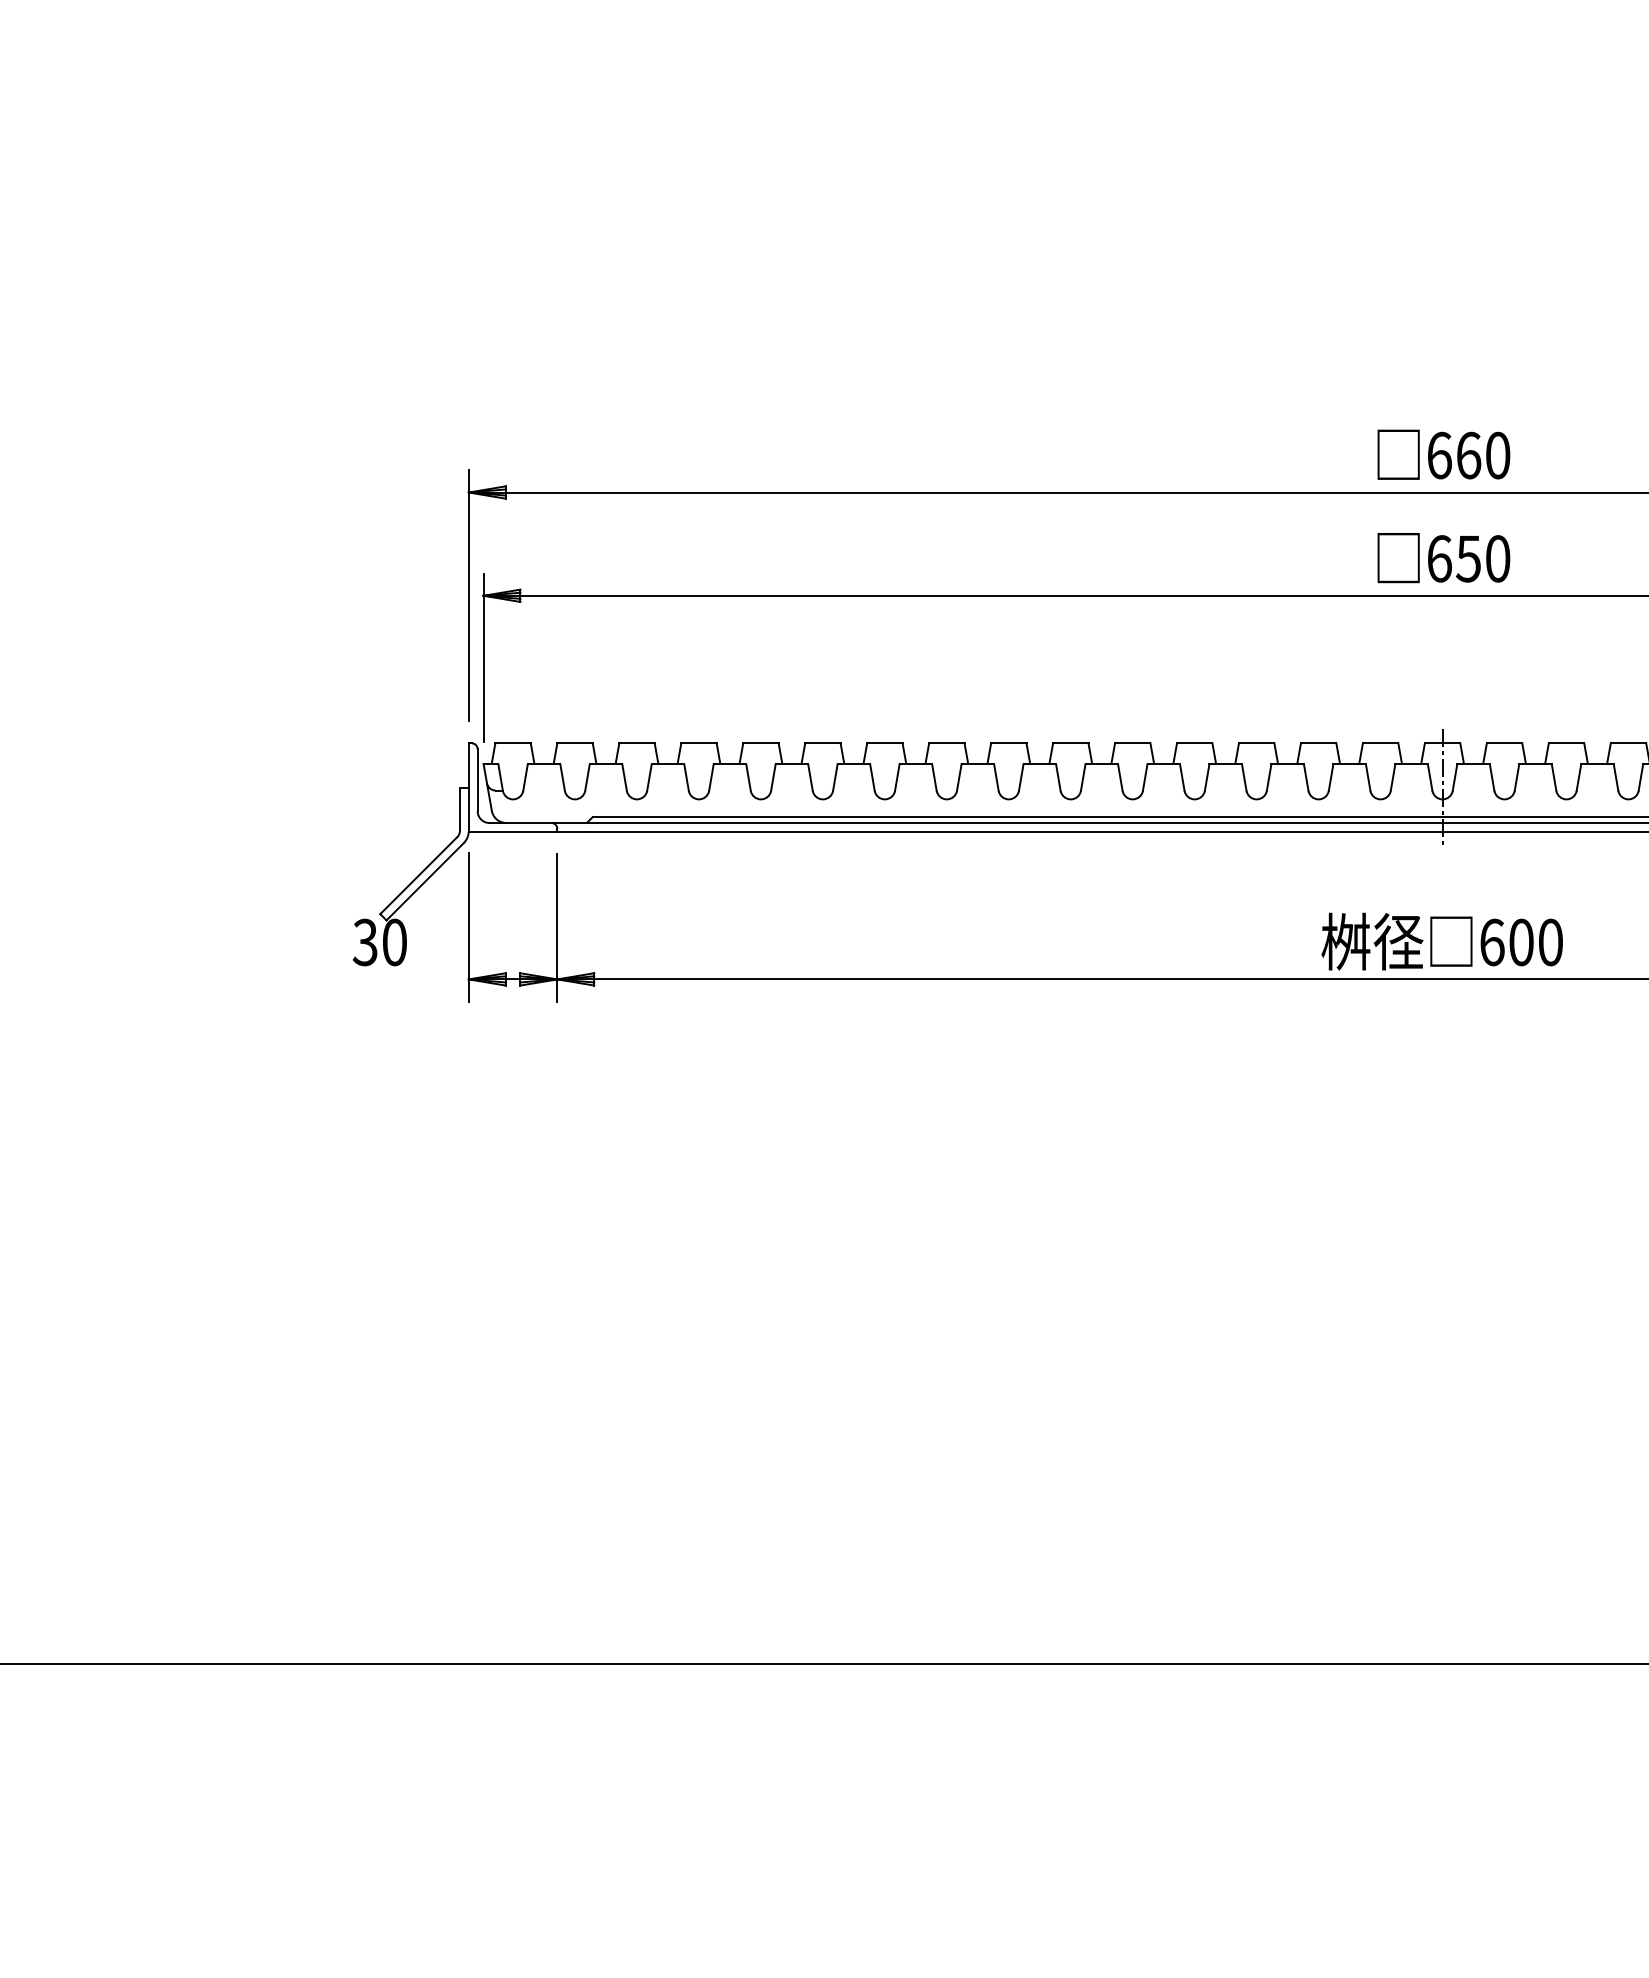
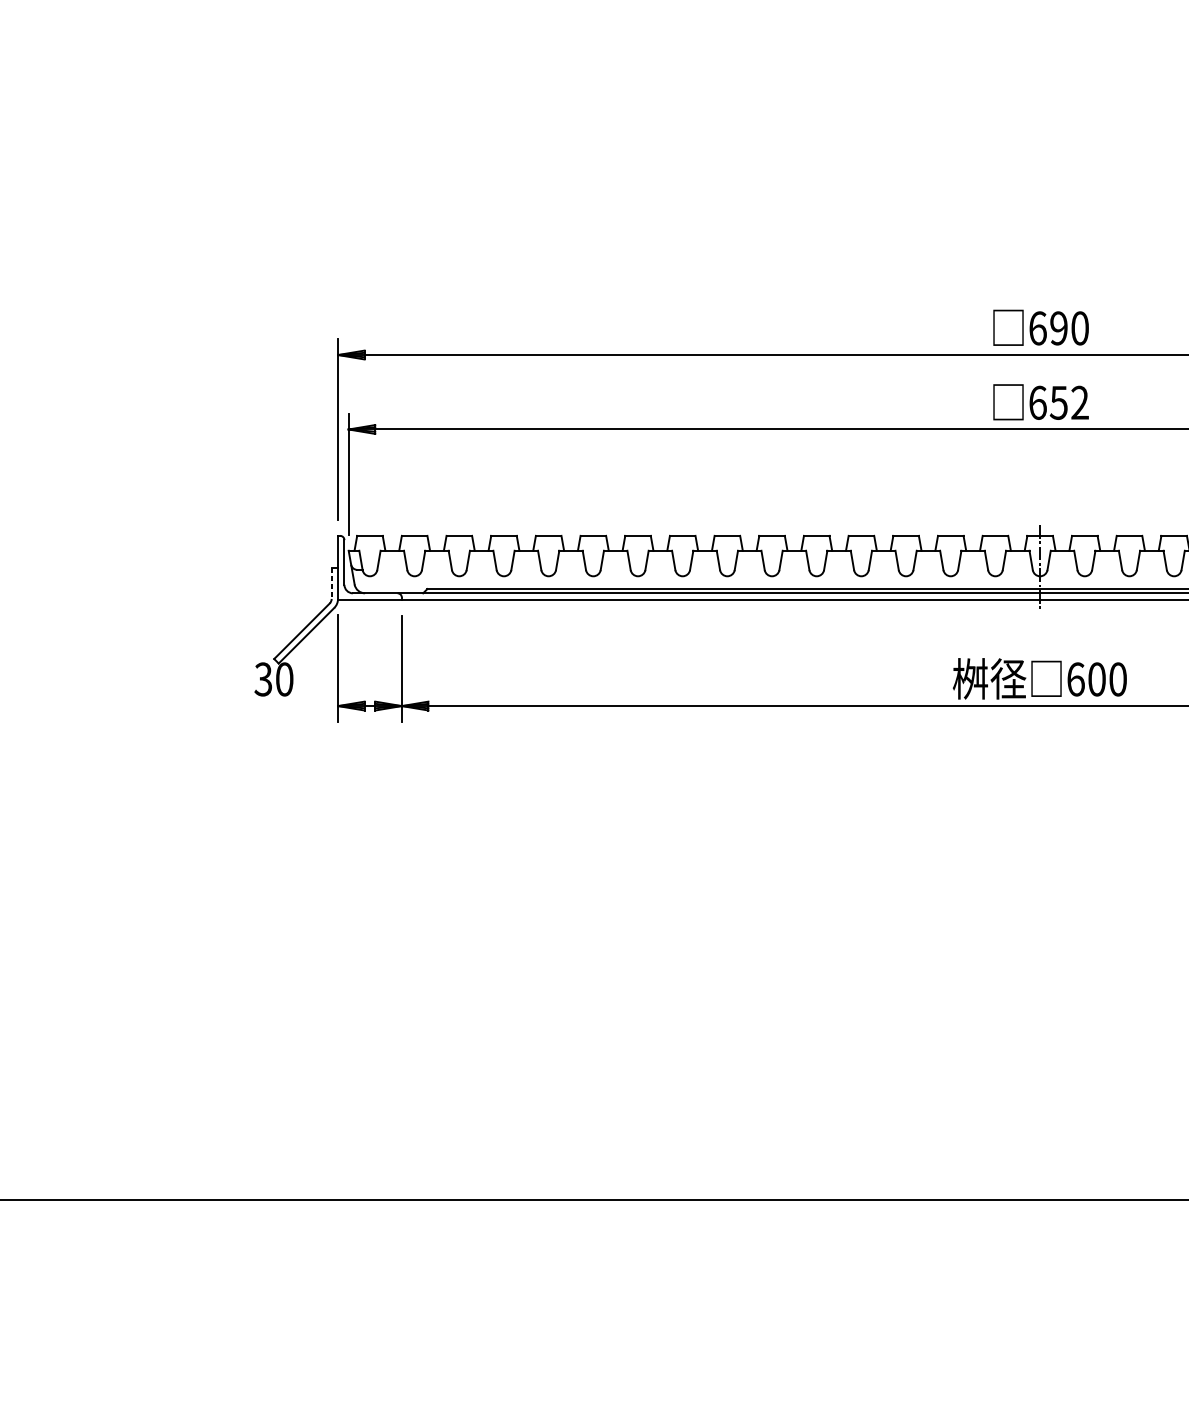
text: (1468, 455) -> (1058, 328), 660 -> 690
text: (1497, 558) -> (1079, 402), 650 -> 652
line: (459, 809) -> (331, 583), solid -> dashed

